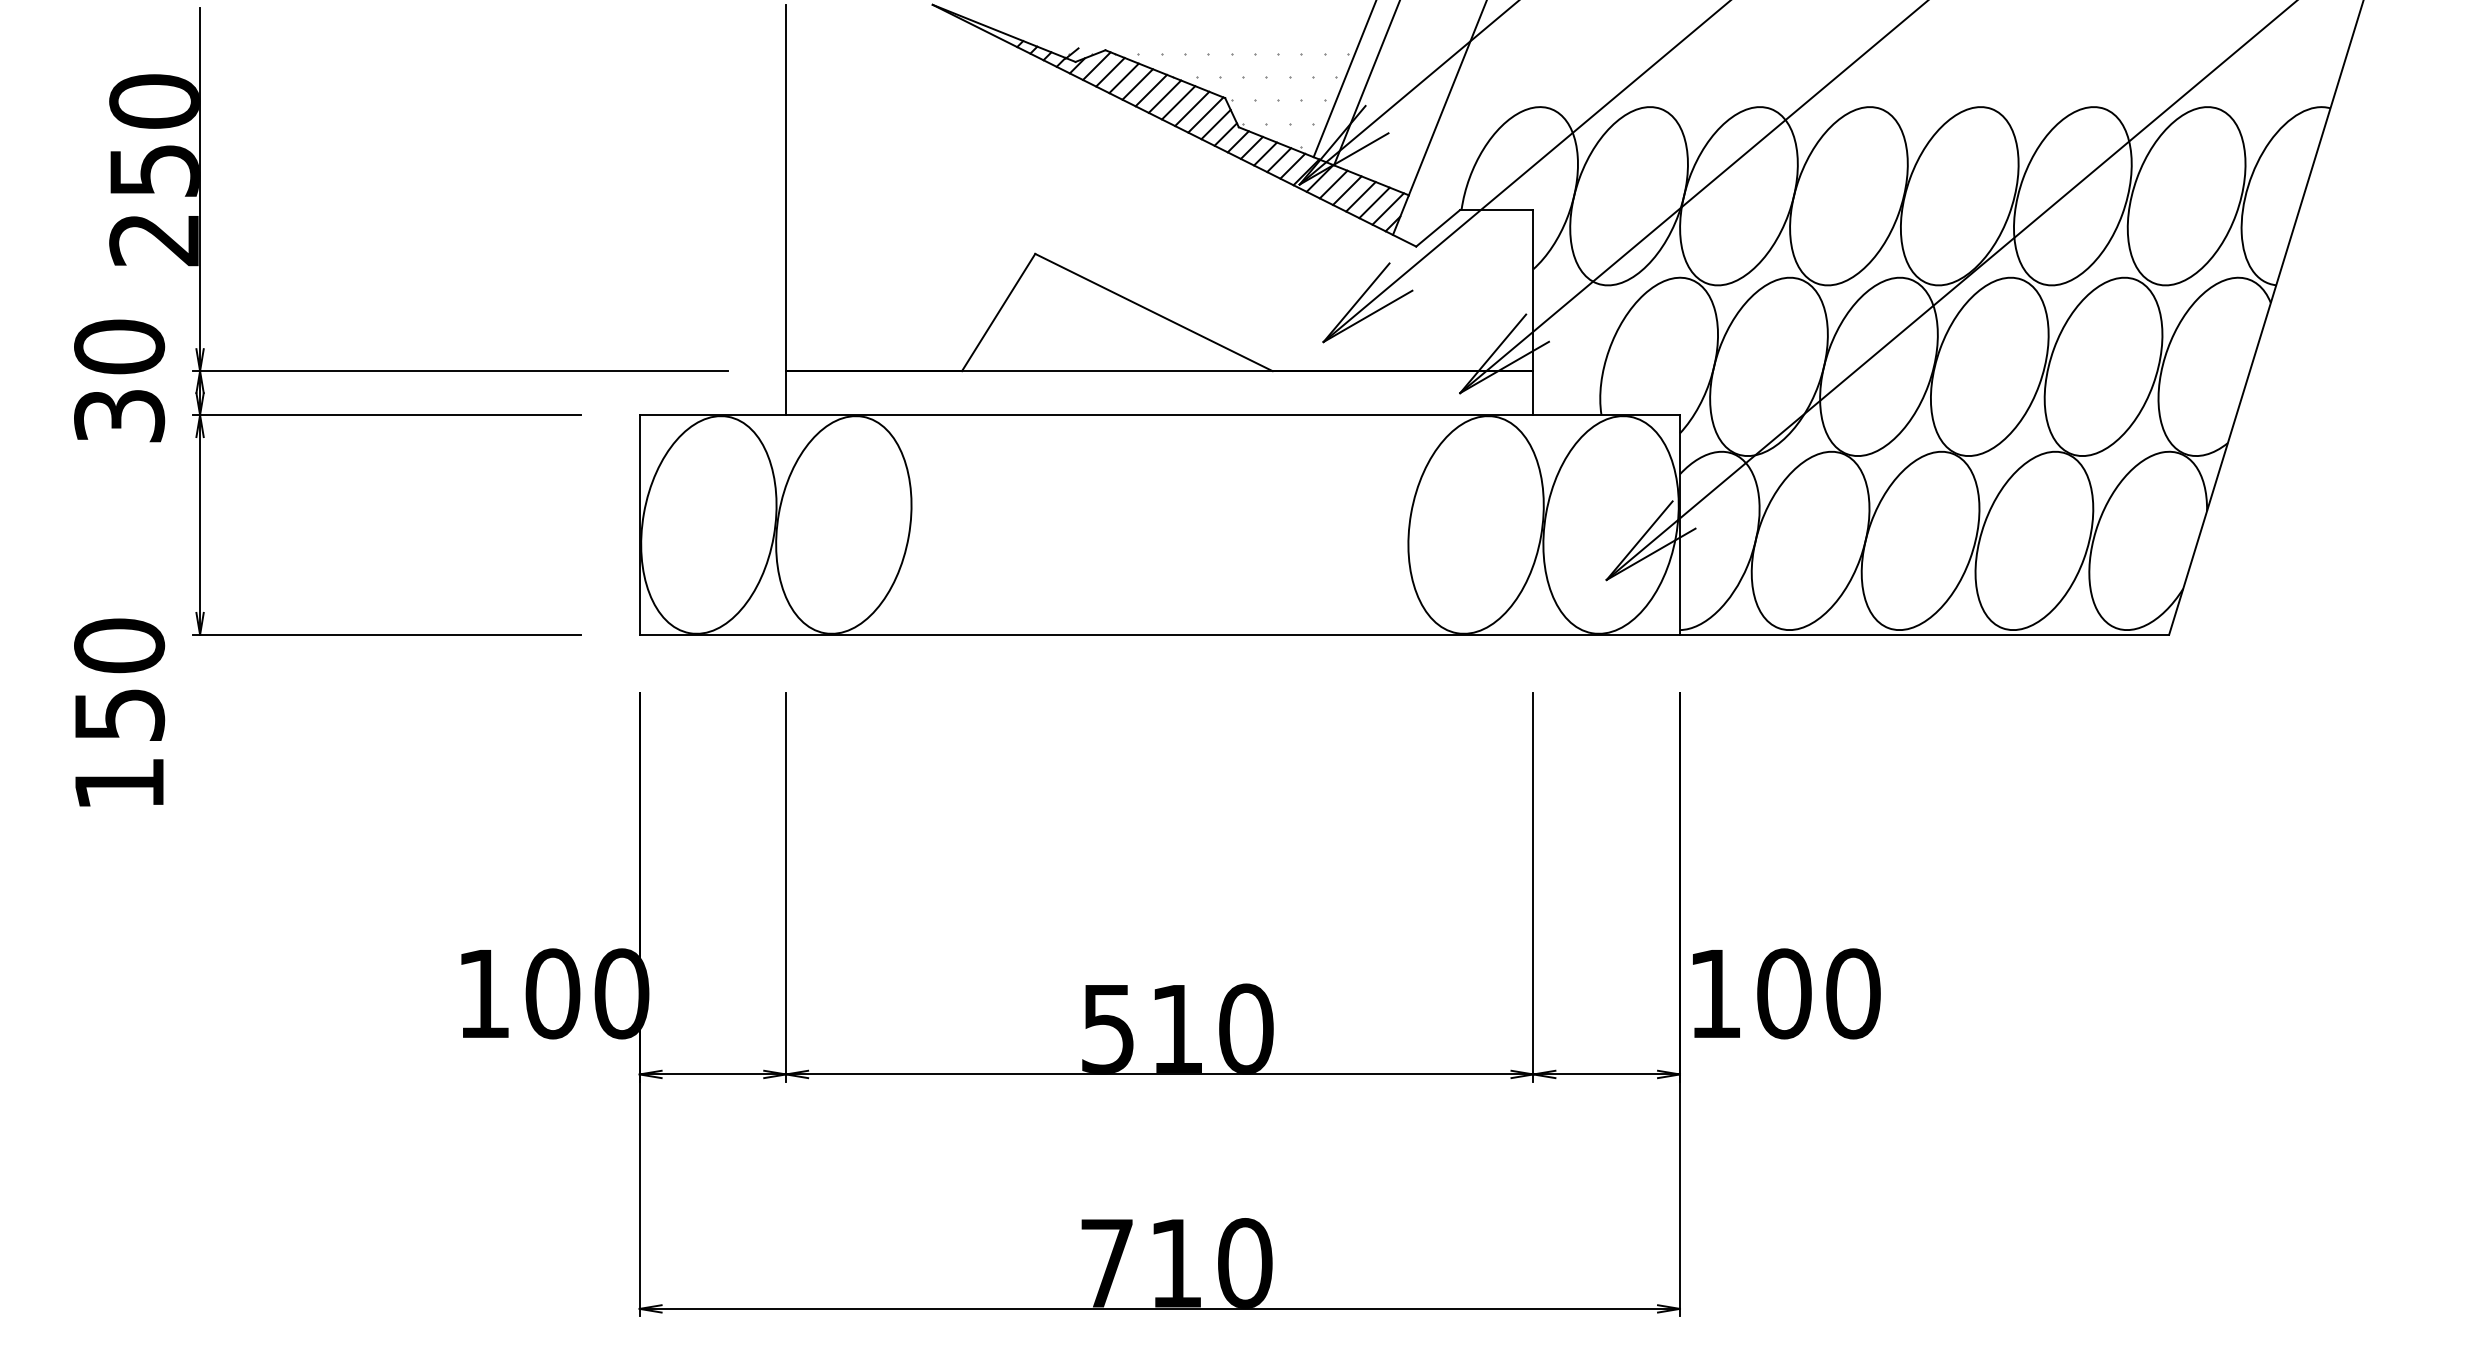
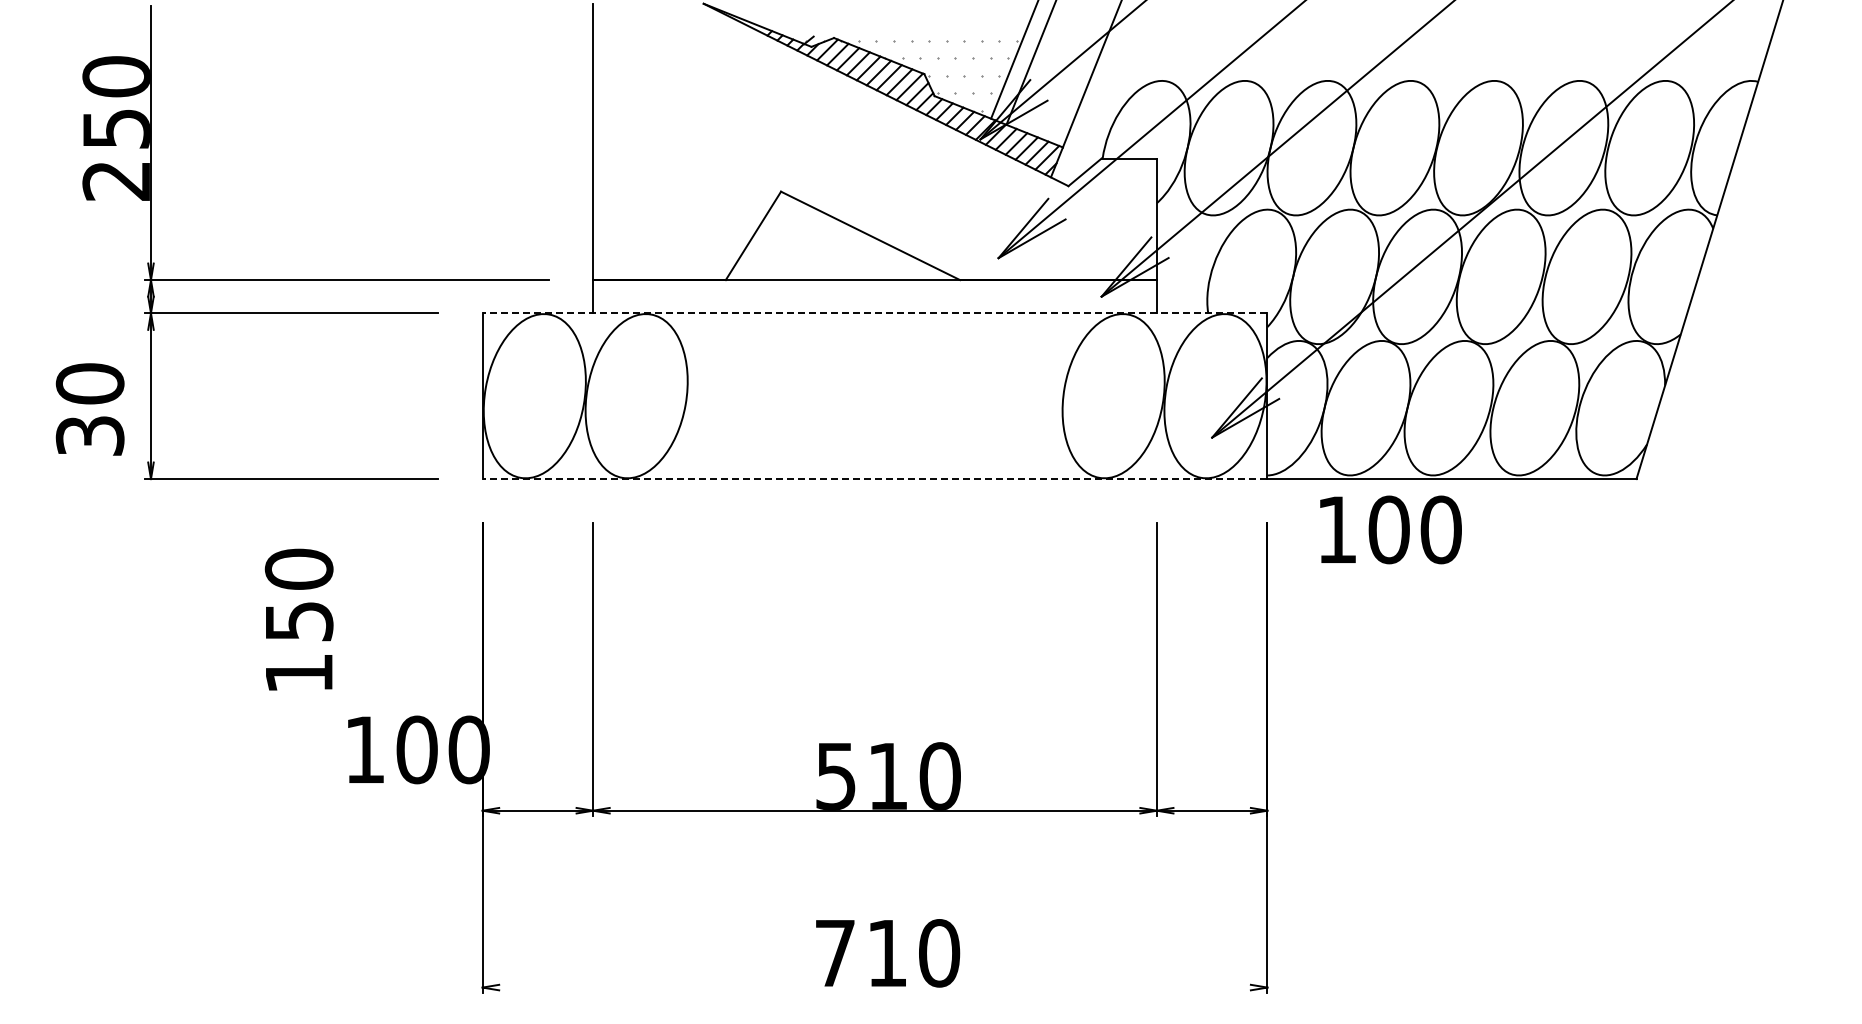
text: (118, 380) -> (89, 409), moved
line: (1159, 415) -> (874, 313), solid -> dashed
line: (1159, 635) -> (874, 479), solid -> dashed
text: (118, 712) -> (298, 619), moved
text: (1786, 993) -> (1390, 529), moved
line: (1159, 1308) -> (874, 987), removed

